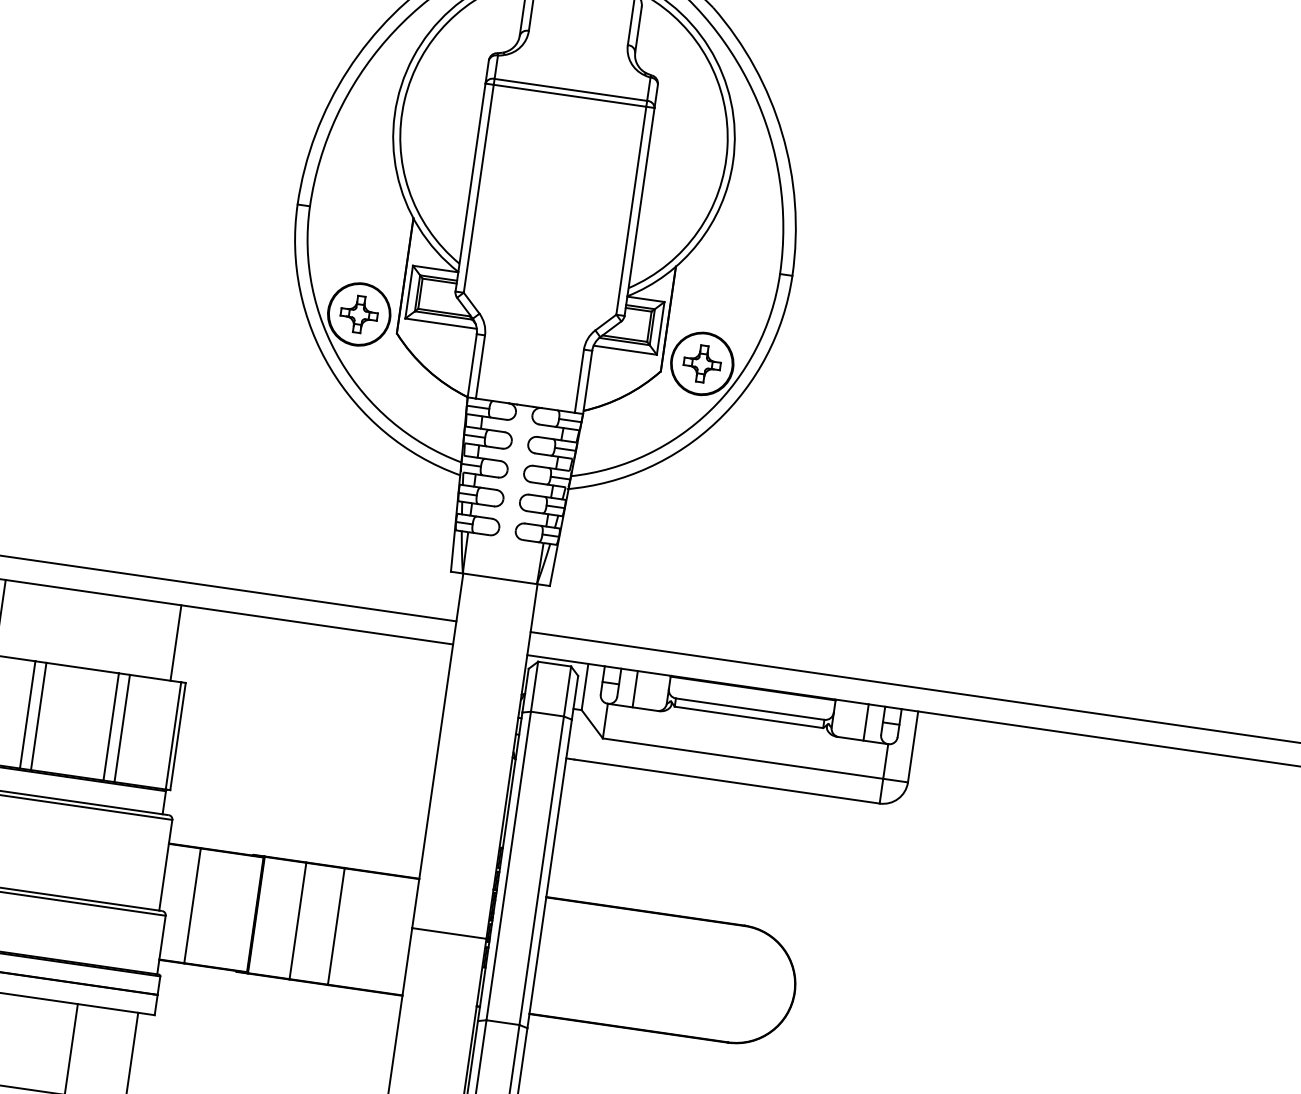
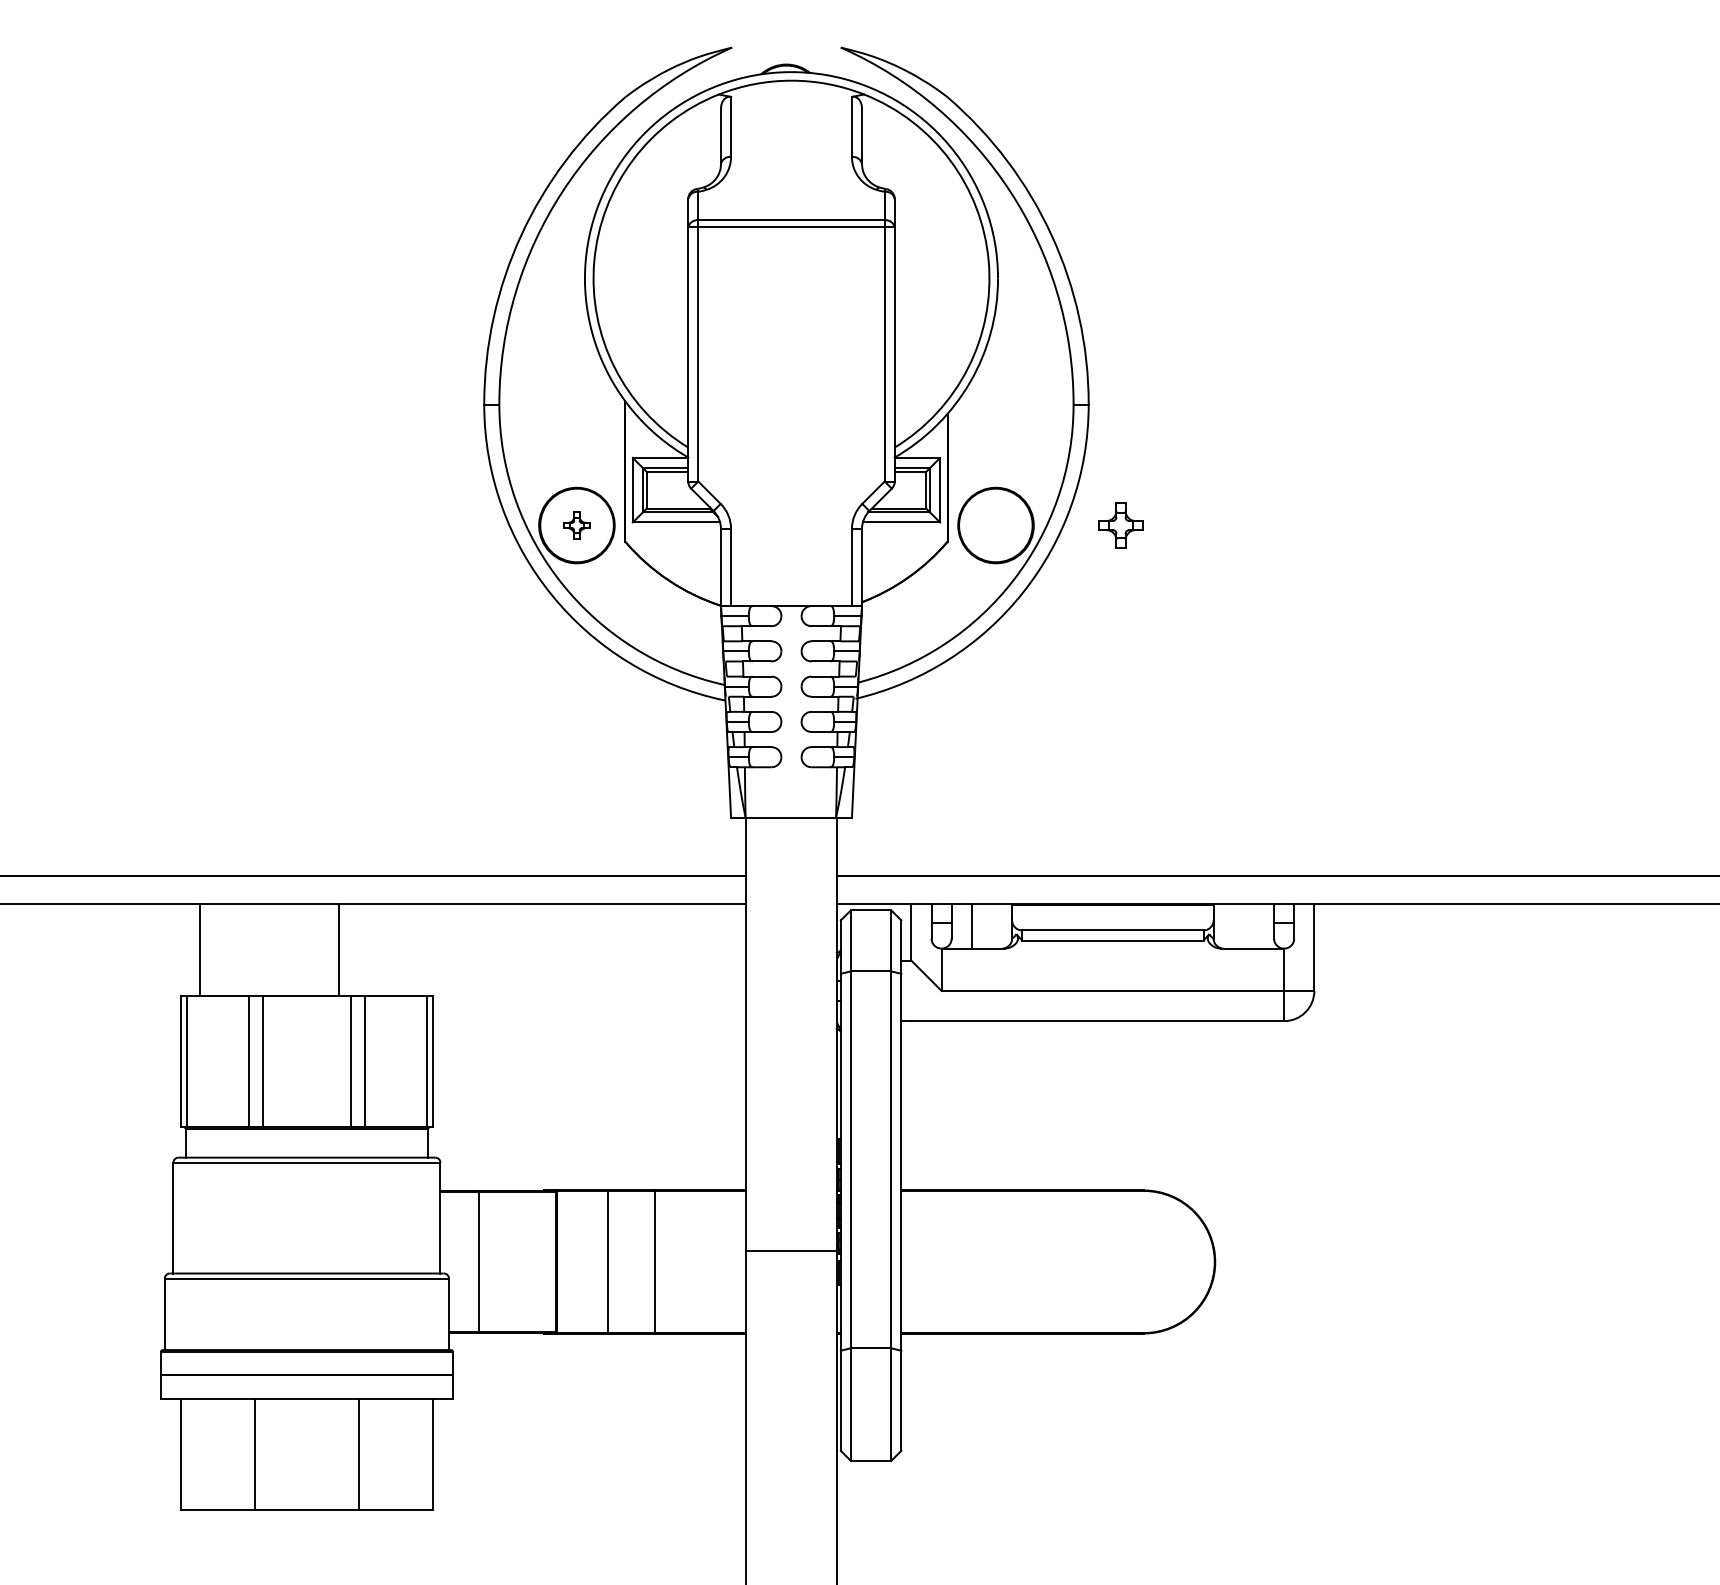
part: (358, 314) -> (576, 525), size x0.6
part: (701, 363) -> (1120, 525), moved
line: (176, 643) -> (339, 950), moved
line: (865, 722) -> (1253, 926), removed

